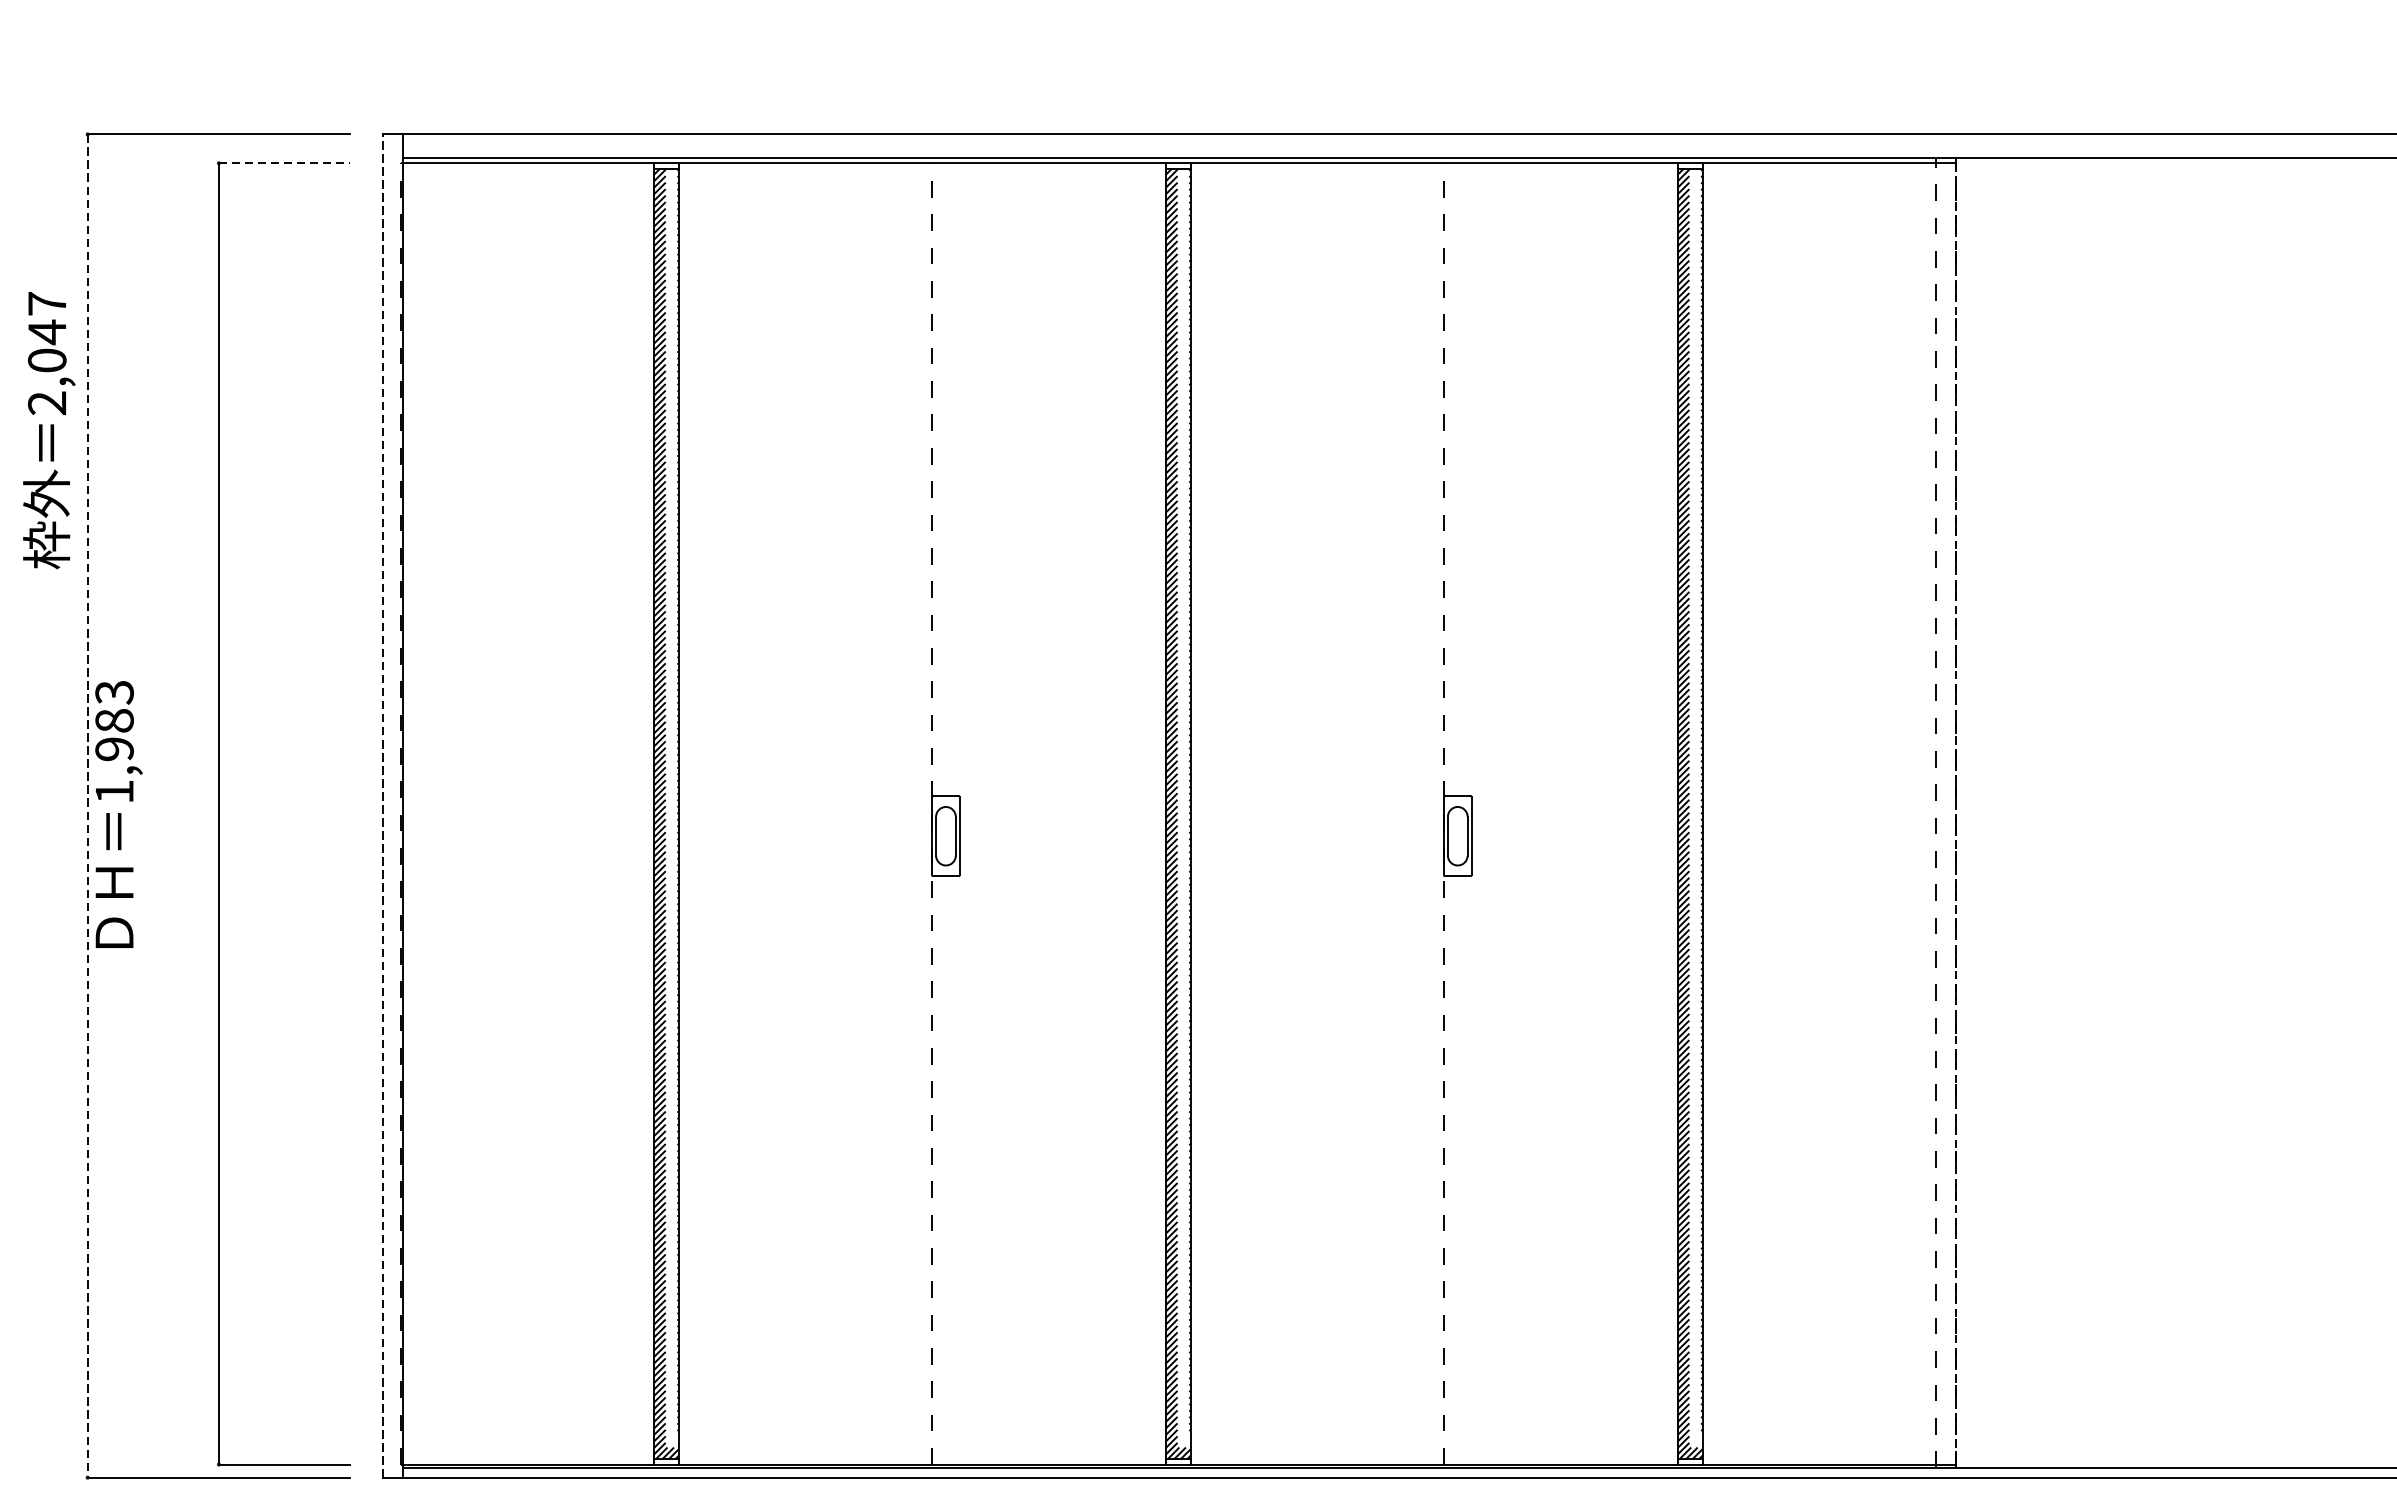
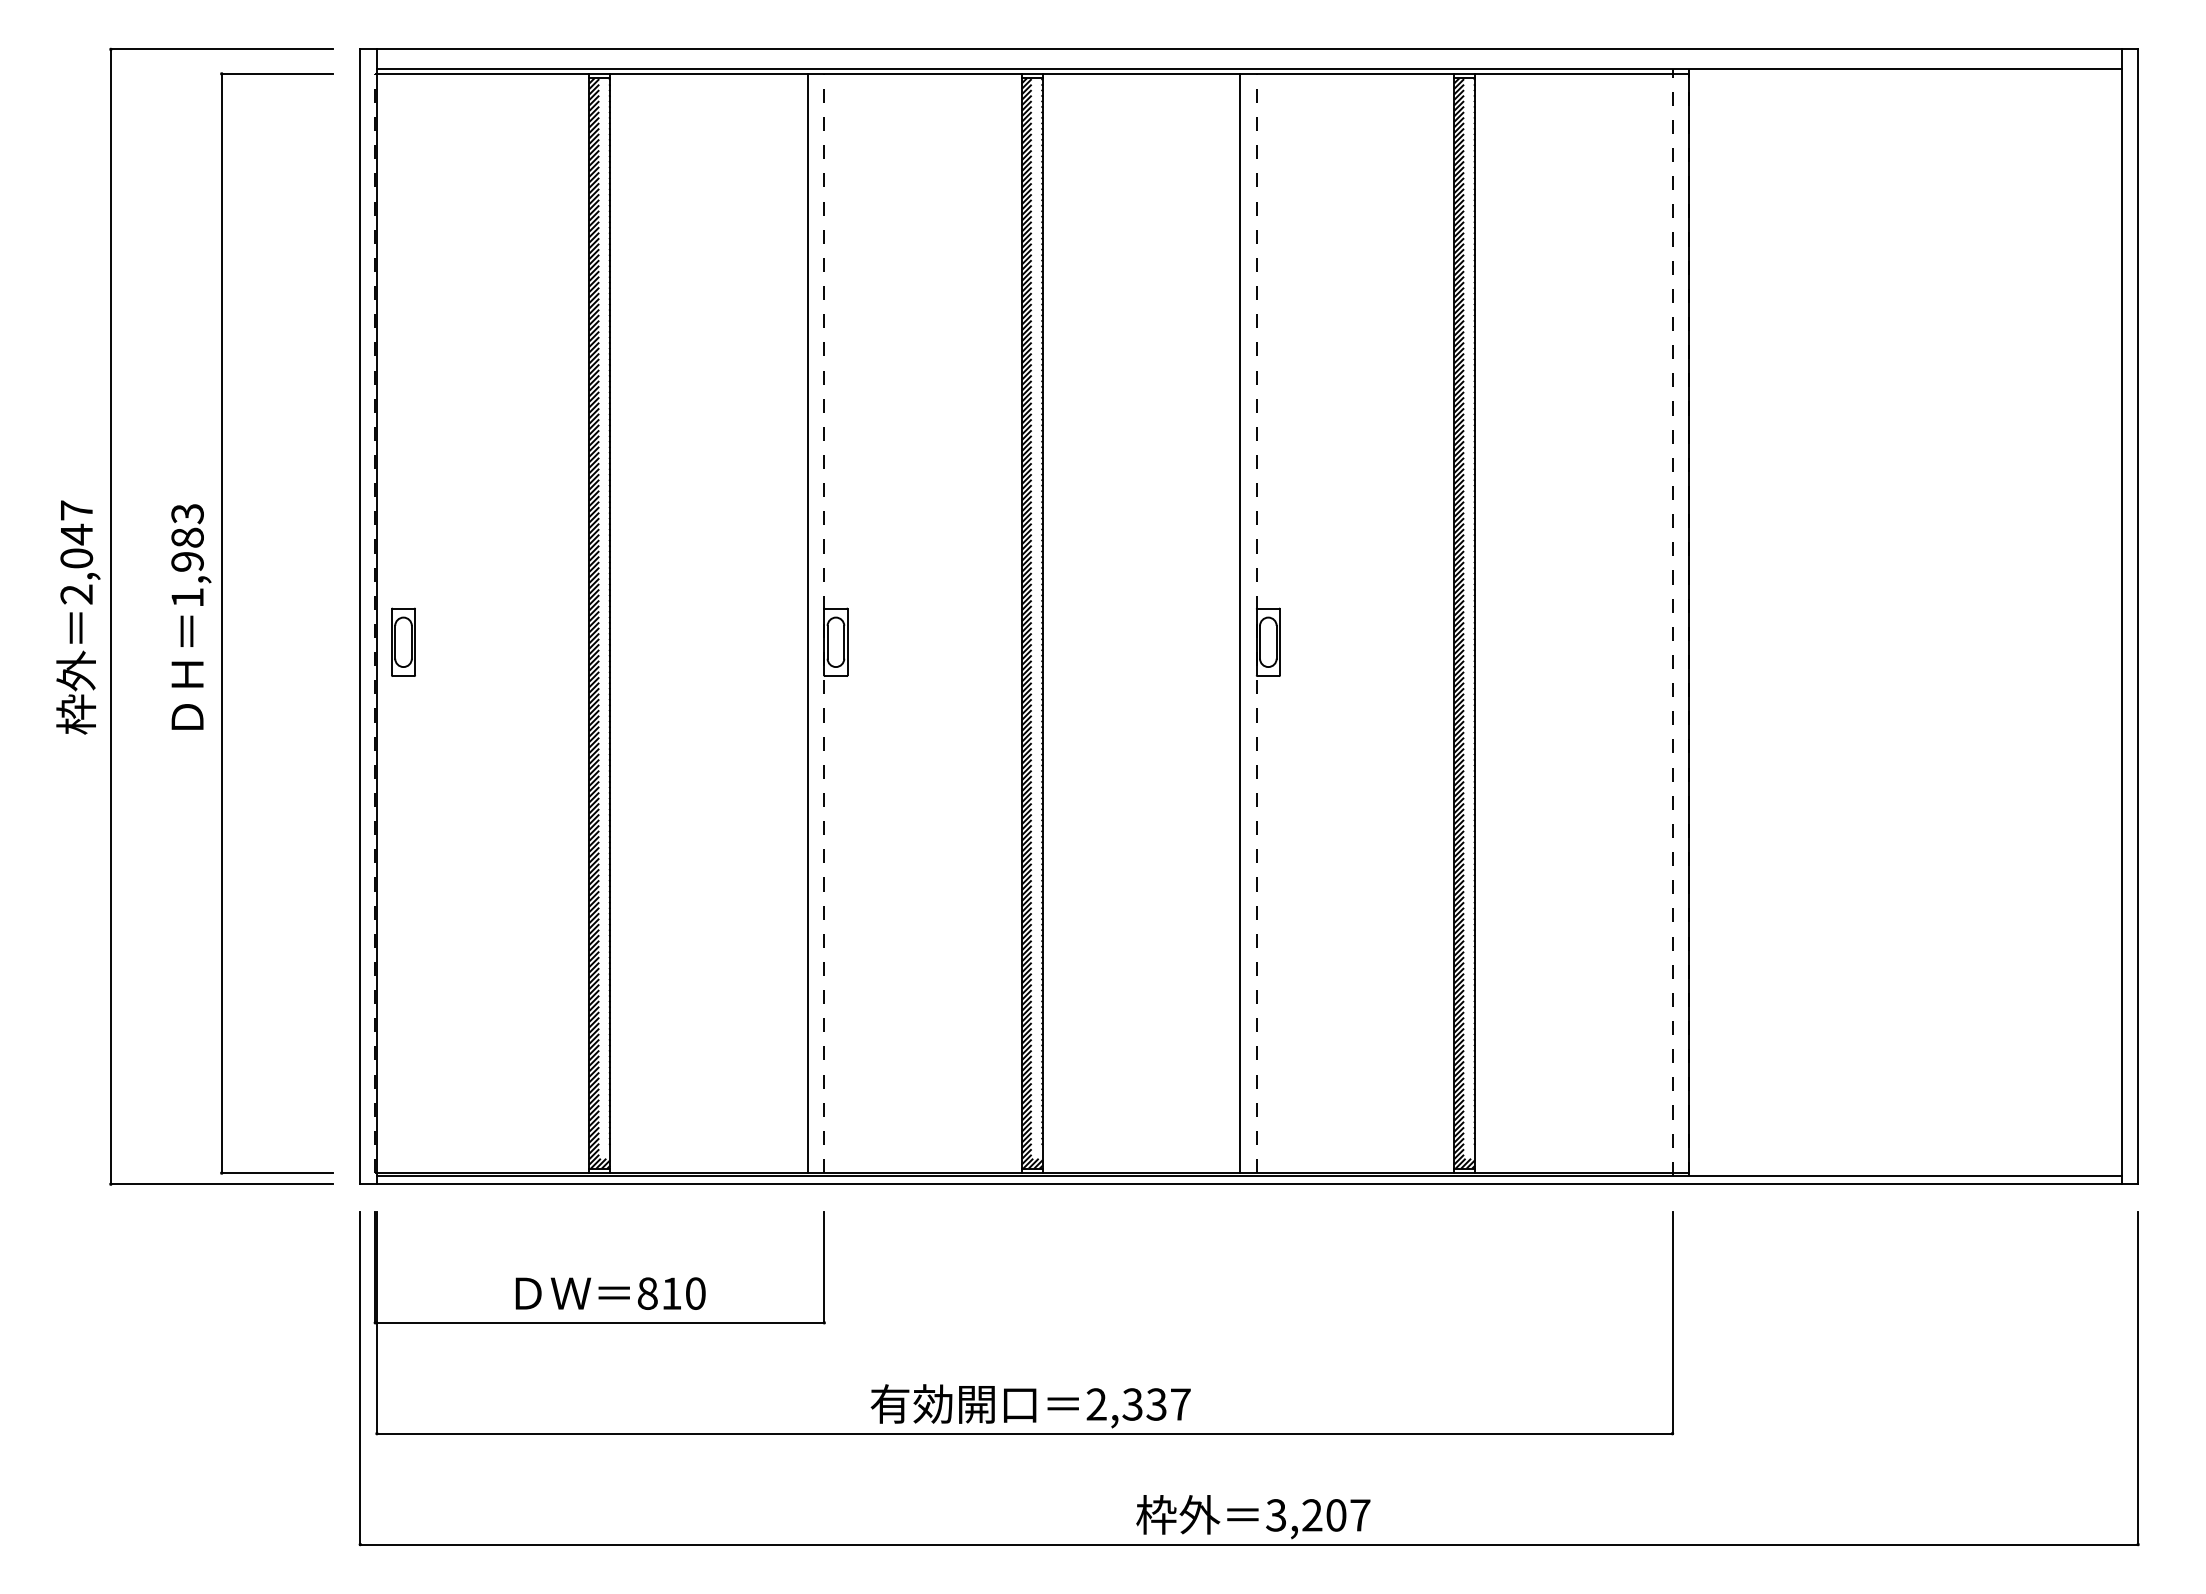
line: (284, 162) -> (277, 73), dashed -> solid
text: (49, 430) -> (78, 617), moved
line: (383, 805) -> (360, 616), dashed -> solid
line: (87, 806) -> (110, 617), dashed -> solid
text: (119, 813) -> (191, 616), moved
line: (912, 813) -> (807, 623), added
line: (1424, 813) -> (1240, 623), added
line: (1956, 813) -> (1689, 623), dashed -> solid
part: (434, 835) -> (403, 641), added

